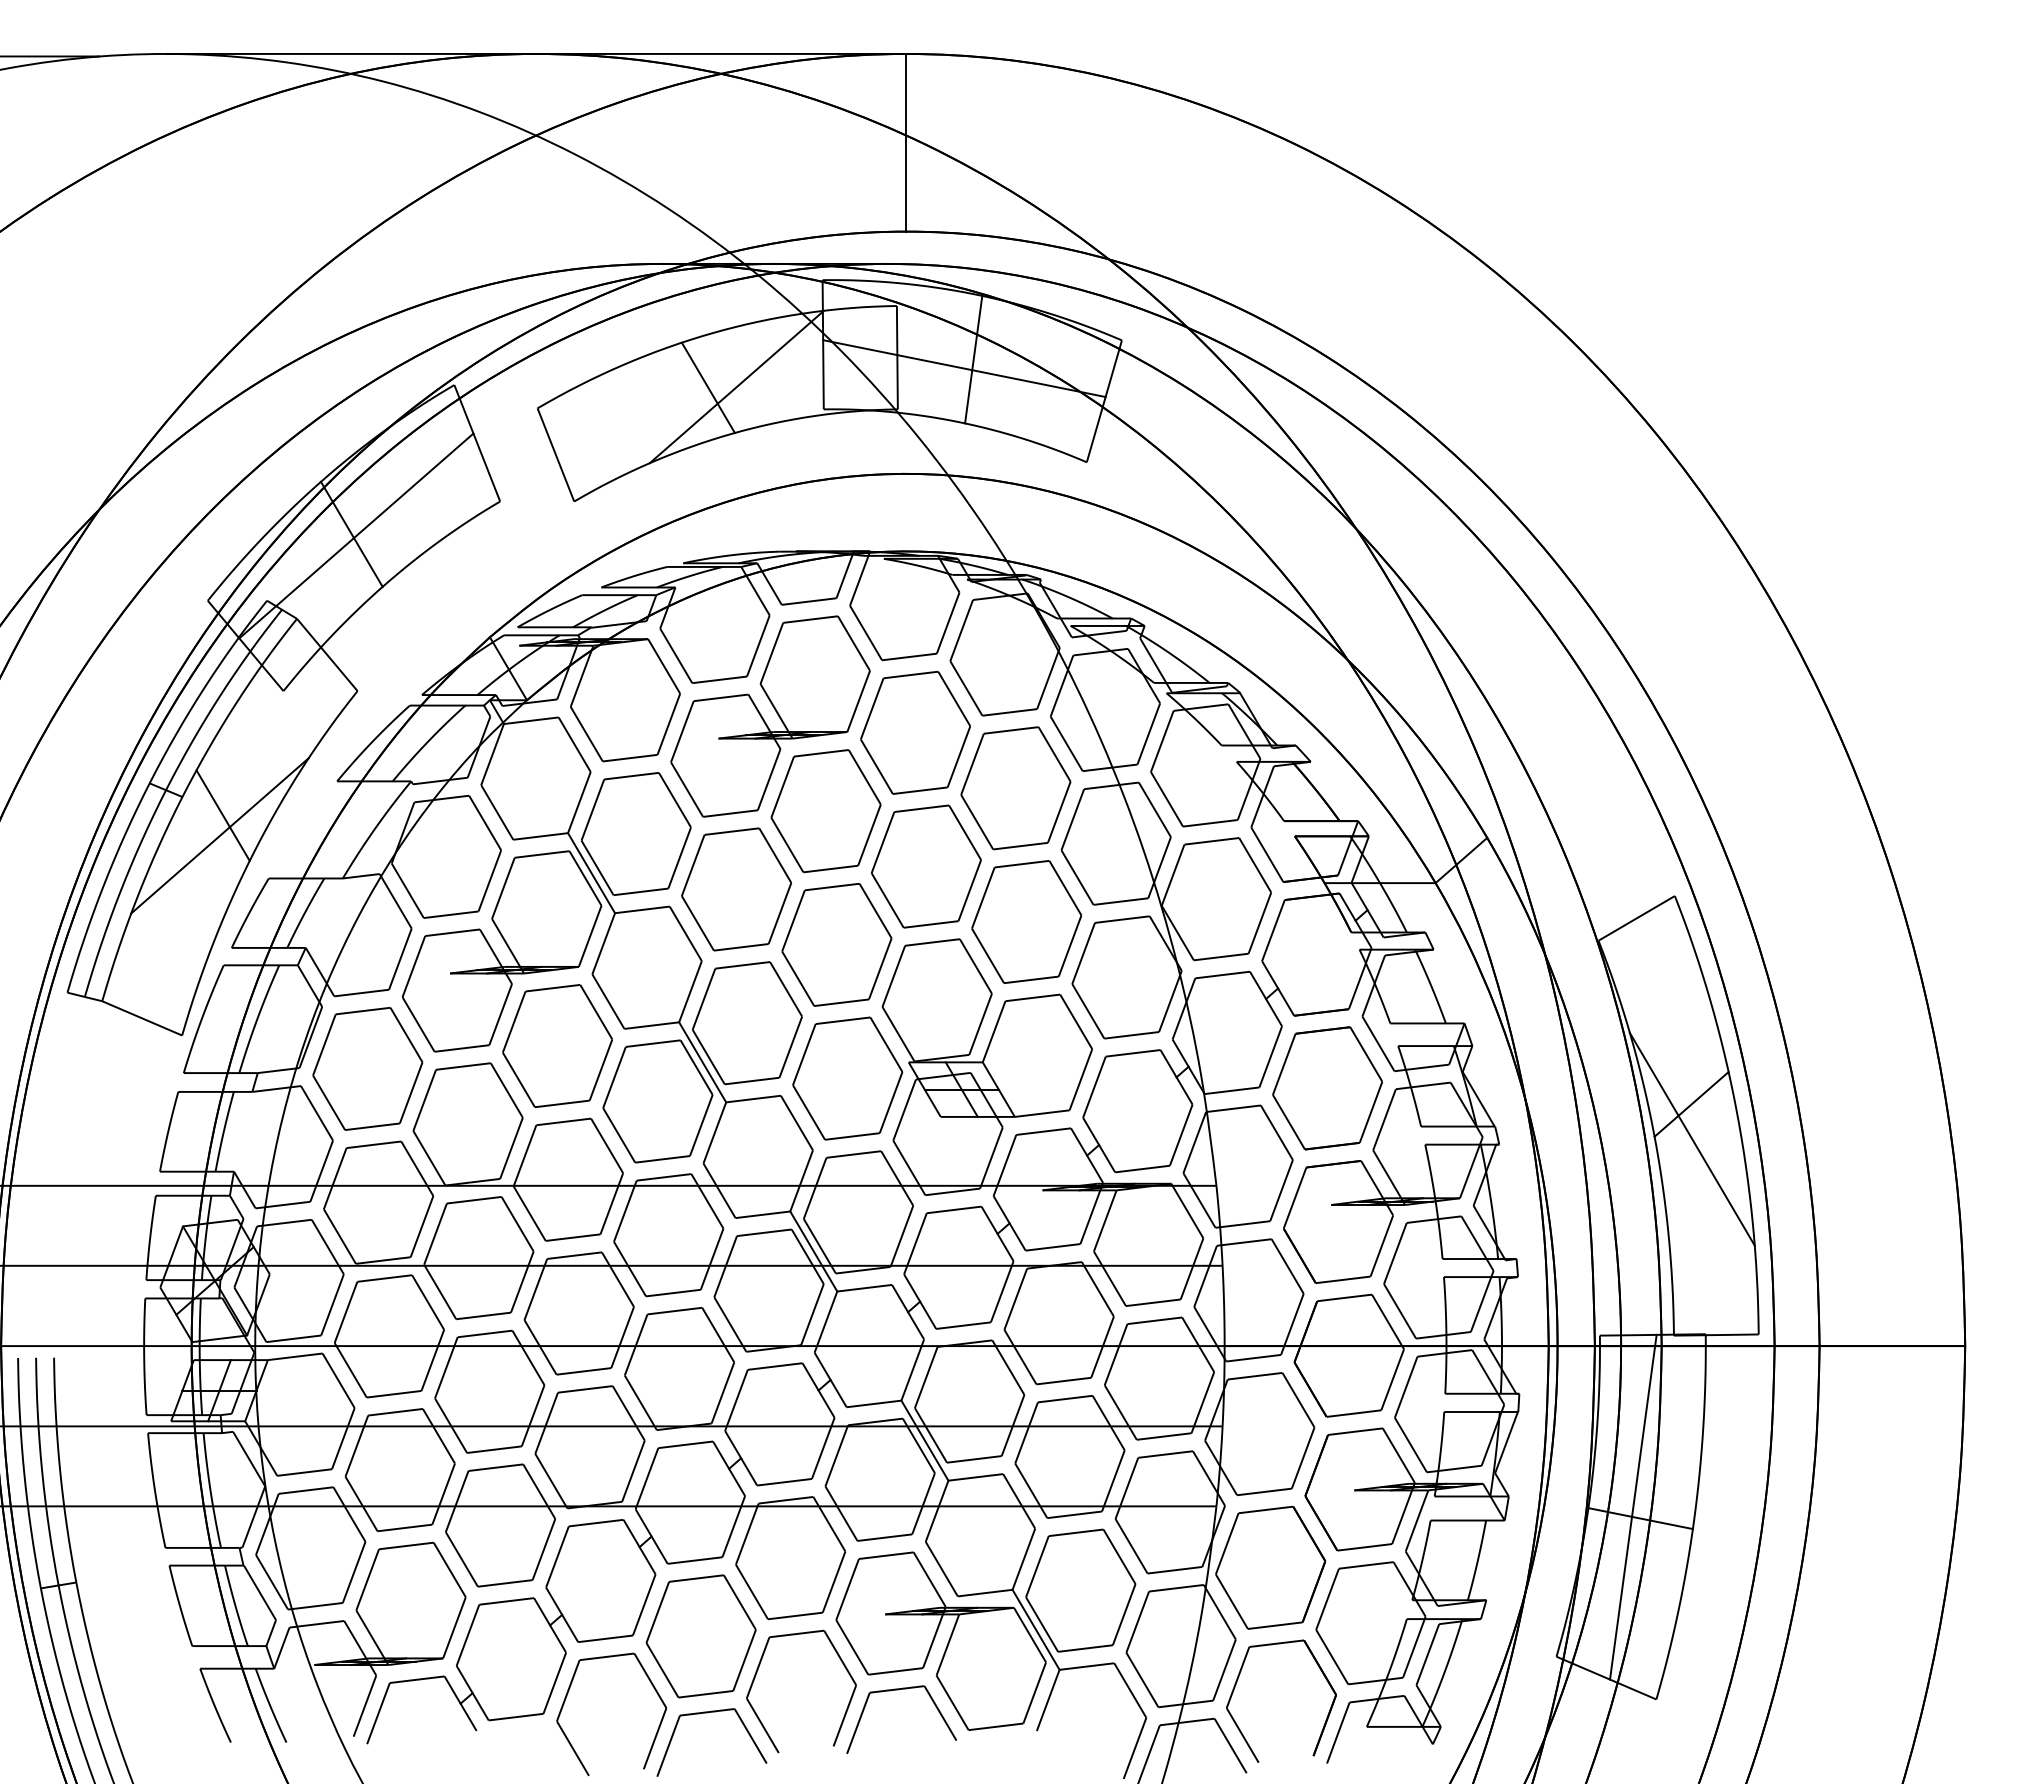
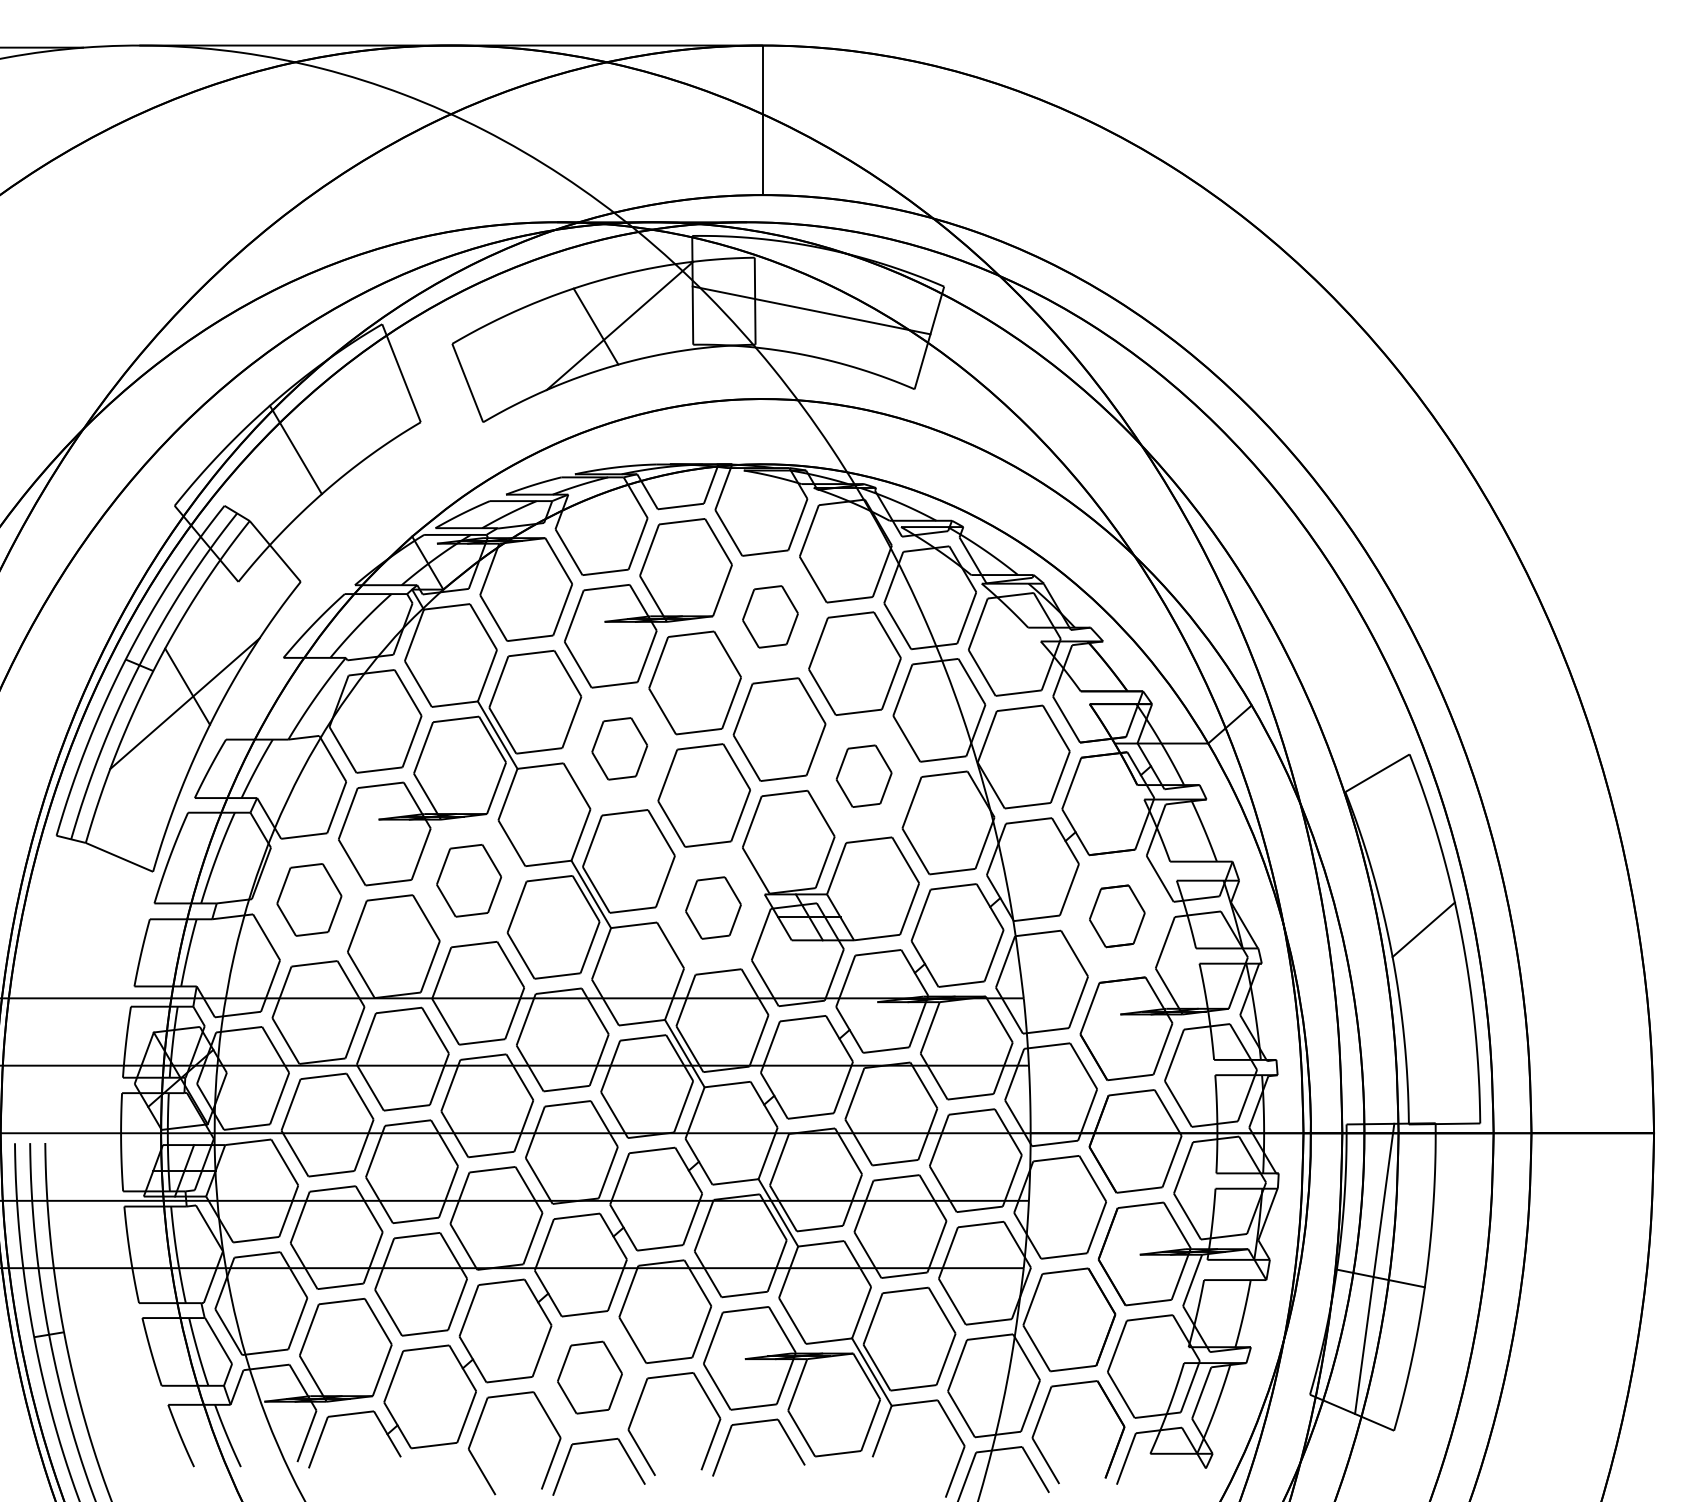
line: (973, 359) -> (819, 302), removed
line: (356, 535) -> (299, 450), removed
part: (915, 732) -> (770, 616), size x0.6
part: (736, 889) -> (619, 748), size x0.6
part: (1026, 921) -> (863, 775), size x0.6
part: (557, 1046) -> (469, 881), size x0.7
part: (367, 1068) -> (309, 899), size x0.7
part: (847, 1078) -> (713, 907), size x0.6
part: (1327, 1088) -> (1117, 916), size x0.6
line: (1691, 1139) -> (1423, 959), removed
part: (700, 1636) -> (589, 1377), size x0.7

